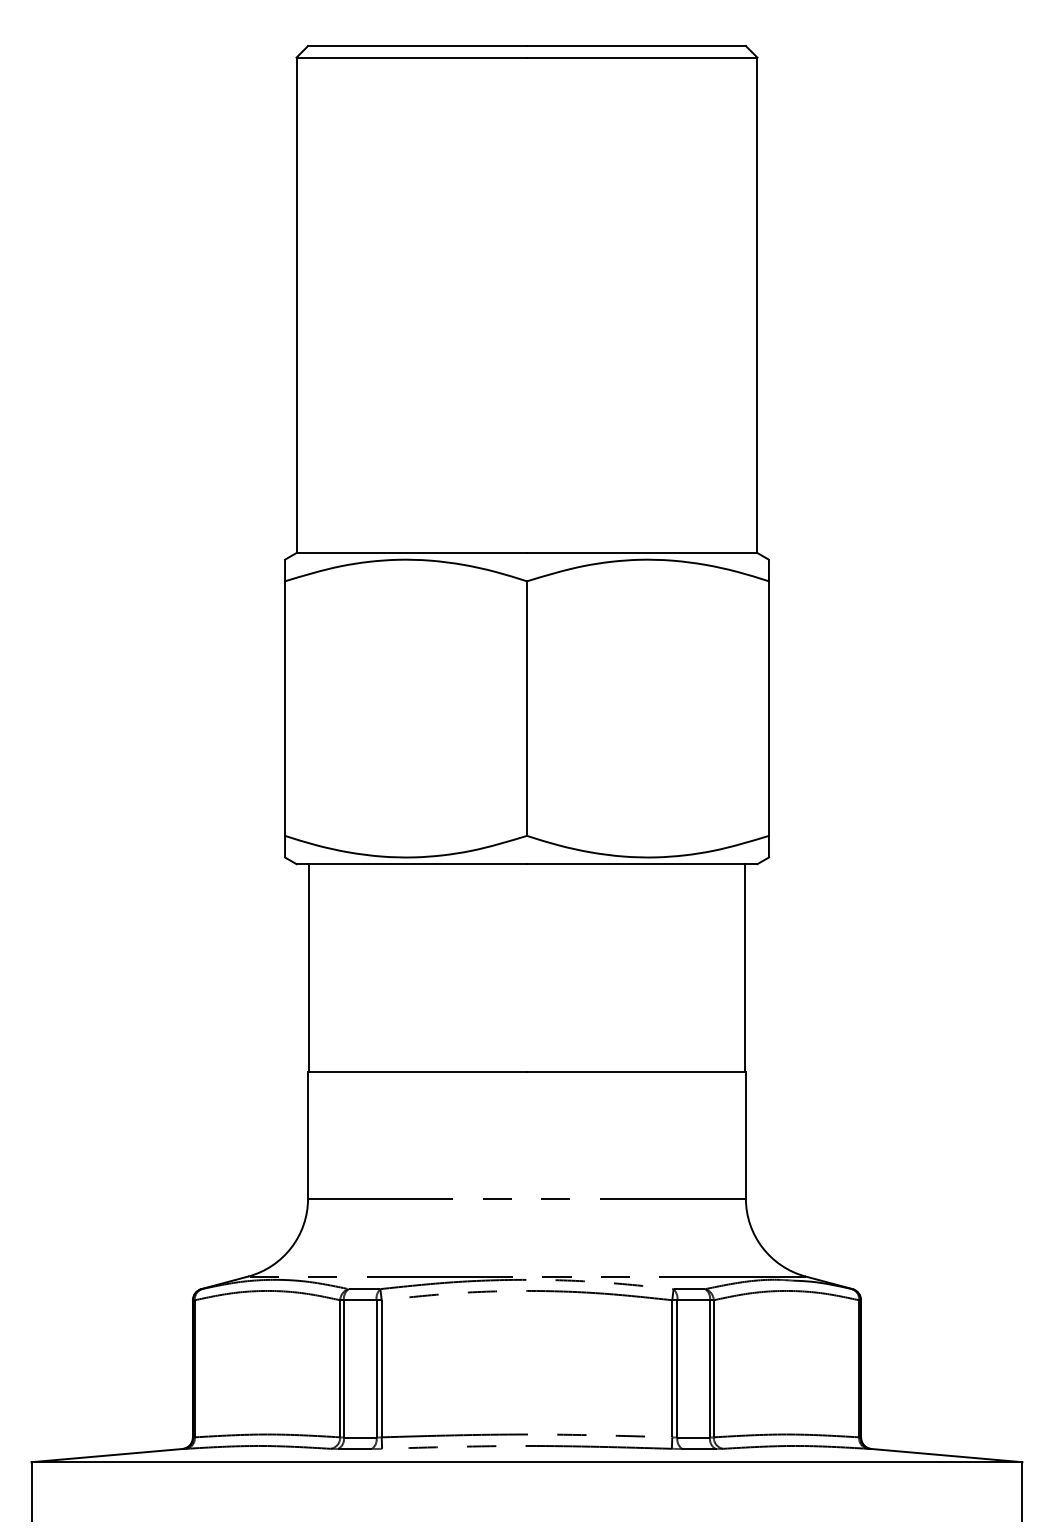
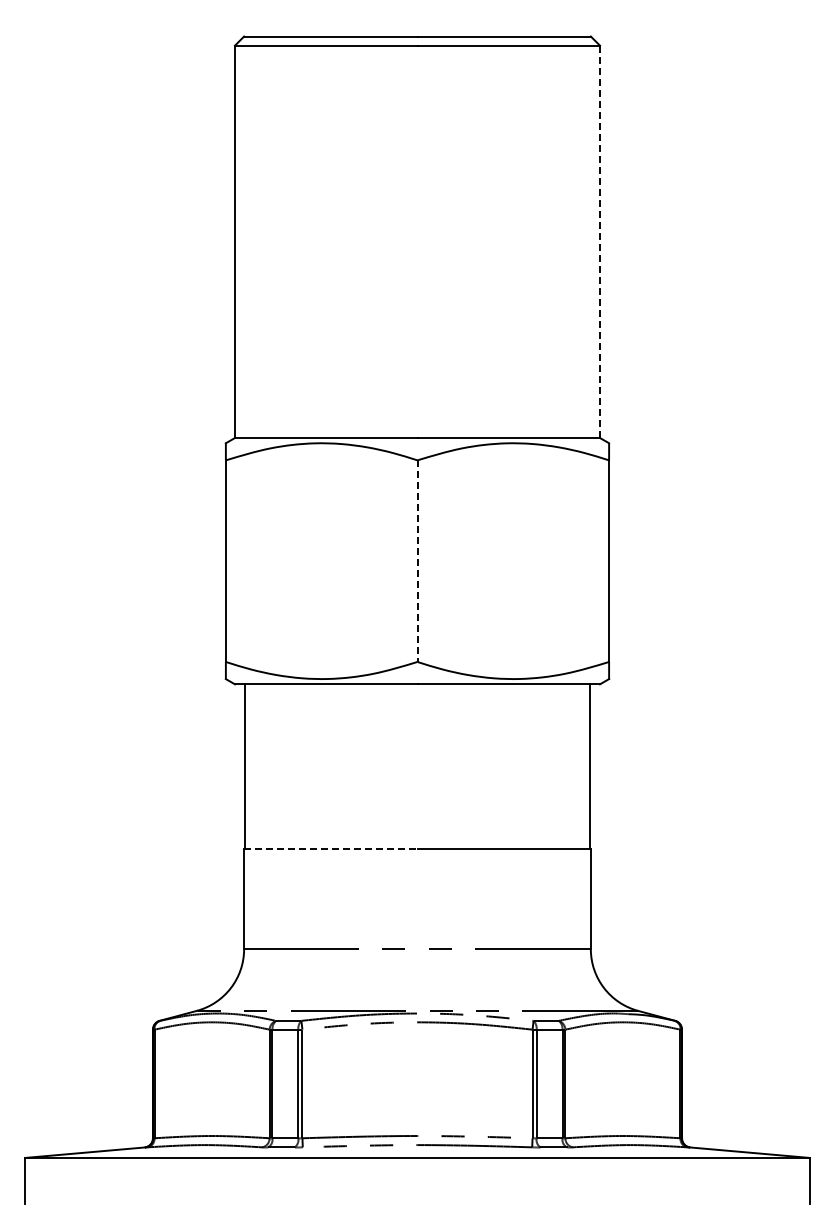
line: (756, 304) -> (599, 241), solid -> dashed
line: (527, 709) -> (417, 561), solid -> dashed
line: (417, 1071) -> (330, 848), solid -> dashed

